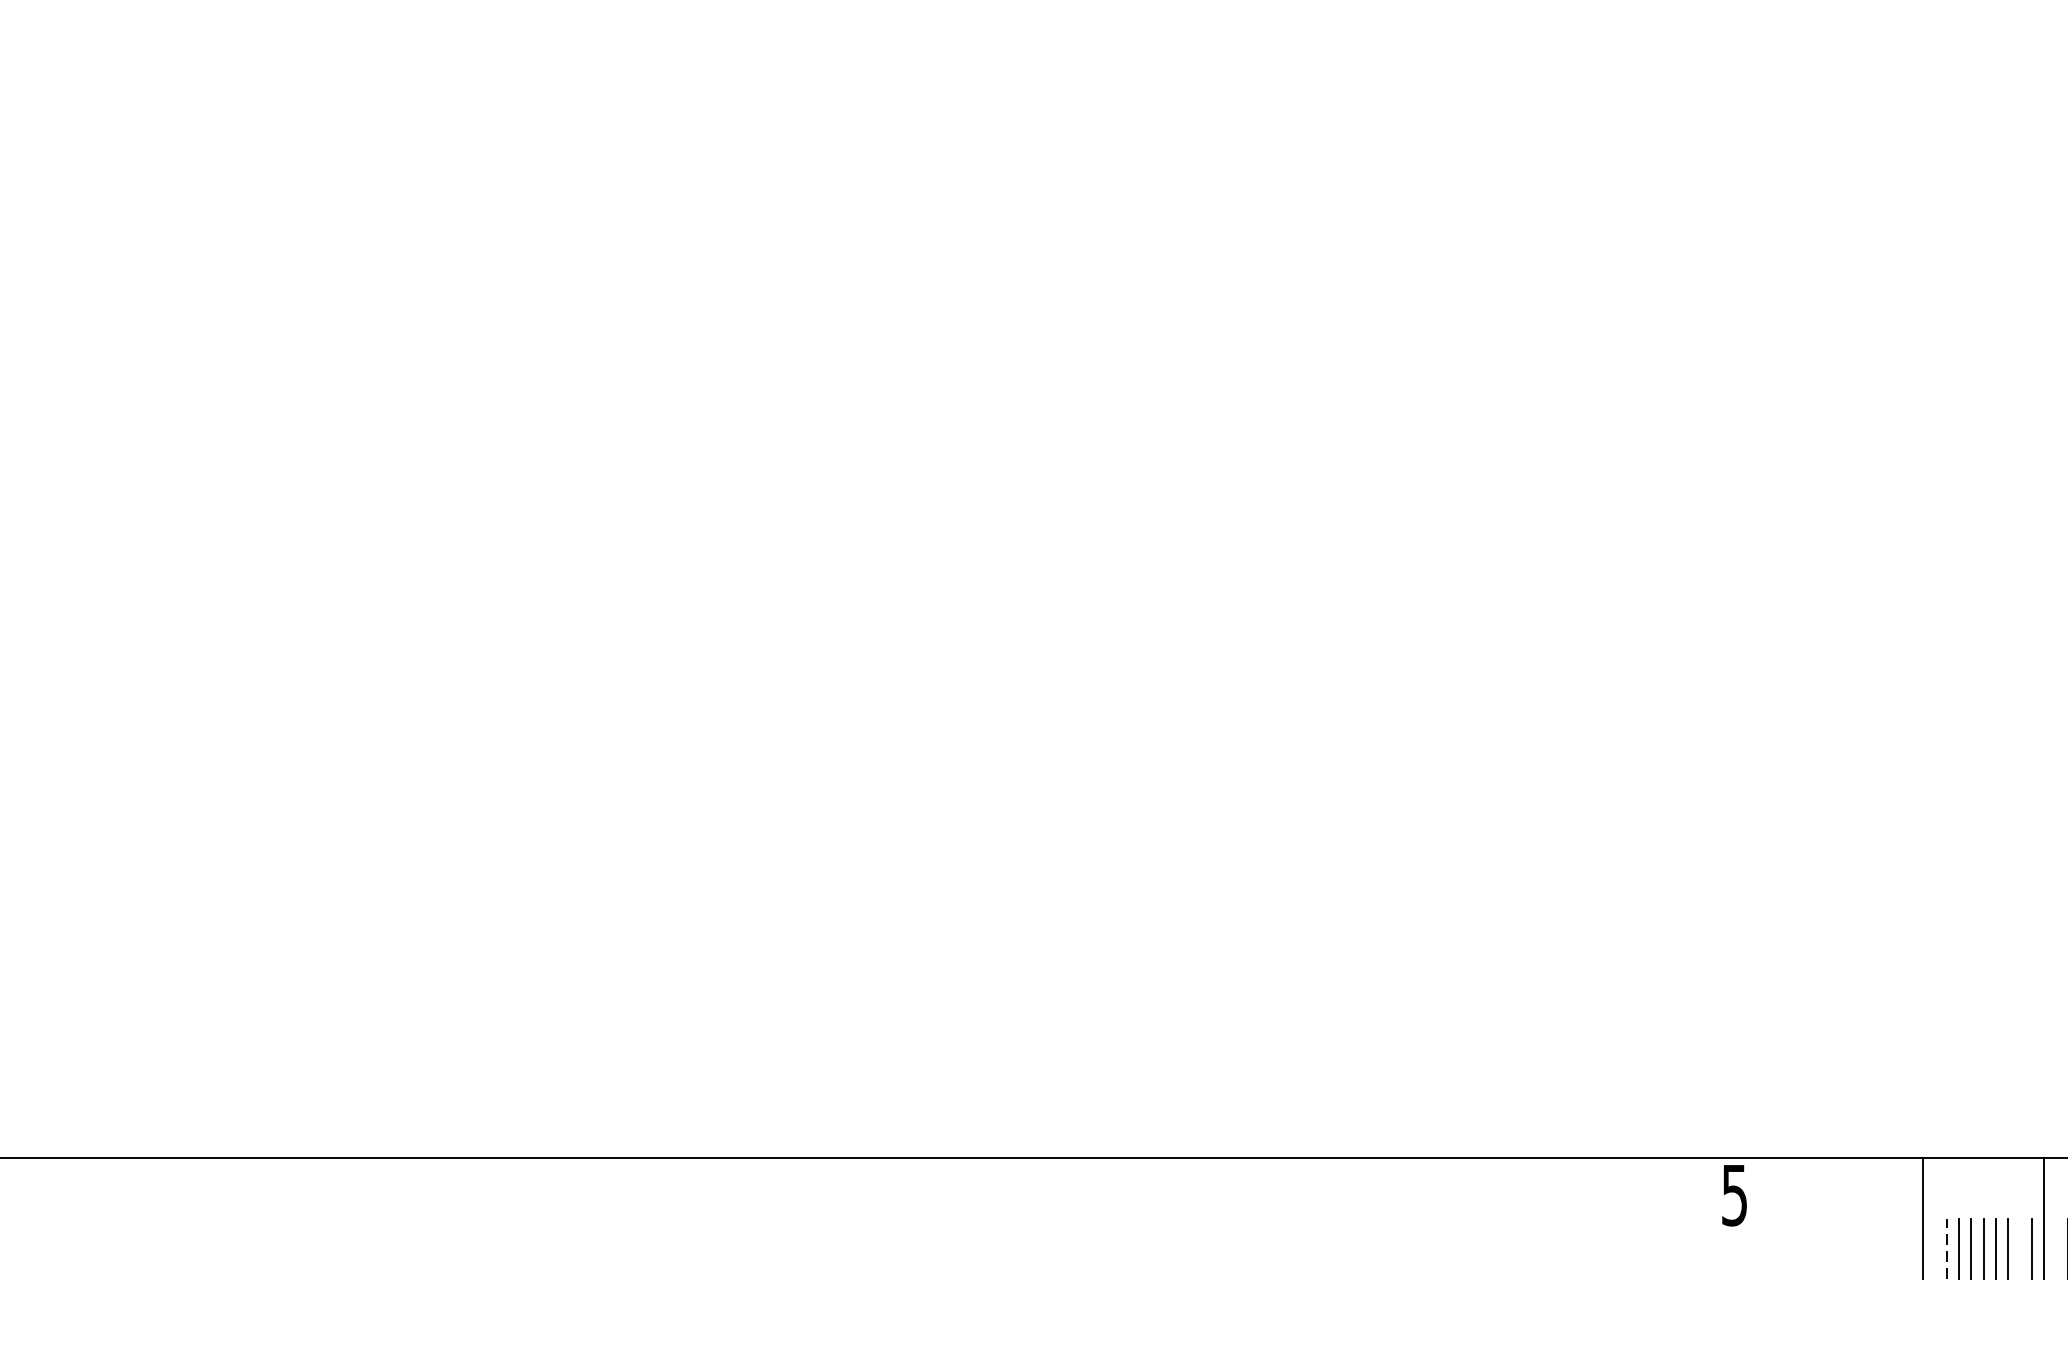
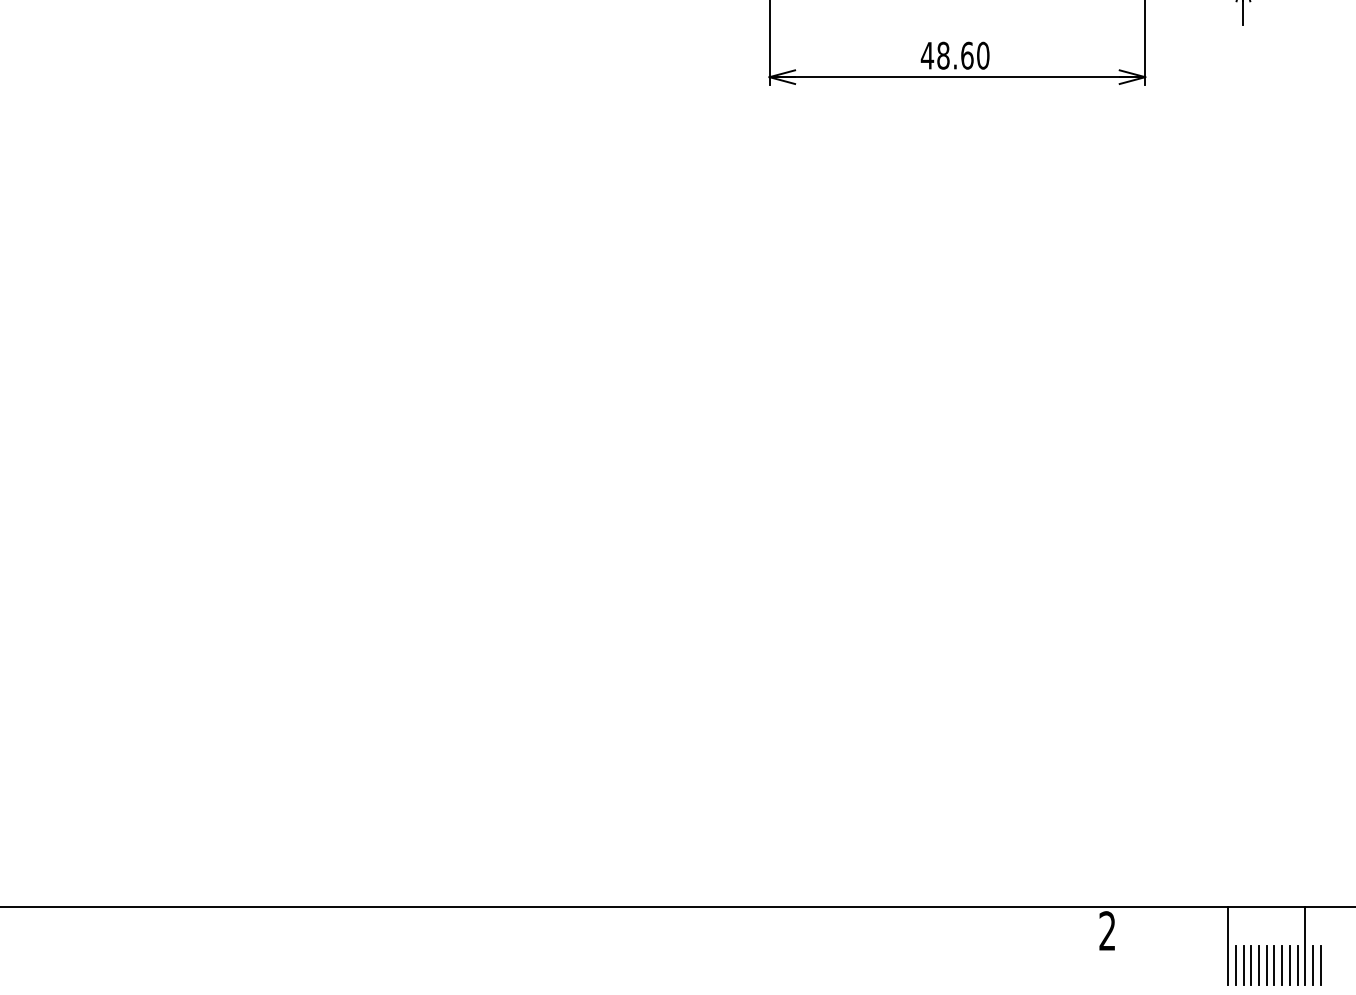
text: (1734, 1195) -> (1107, 931), 5 -> 2
line: (1947, 1247) -> (1243, 964), dashed -> solid
line: (1934, 1249) -> (1235, 965), added
line: (2019, 1249) -> (1289, 965), added
line: (2056, 1249) -> (1313, 965), added

